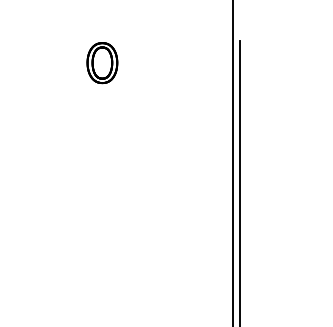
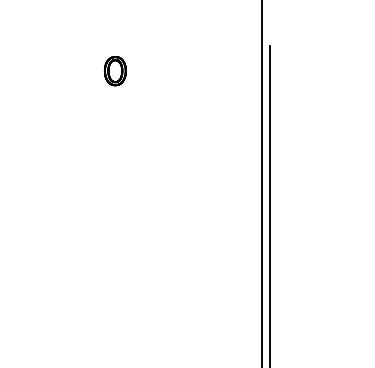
part: (102, 63) -> (115, 71), size x0.62

